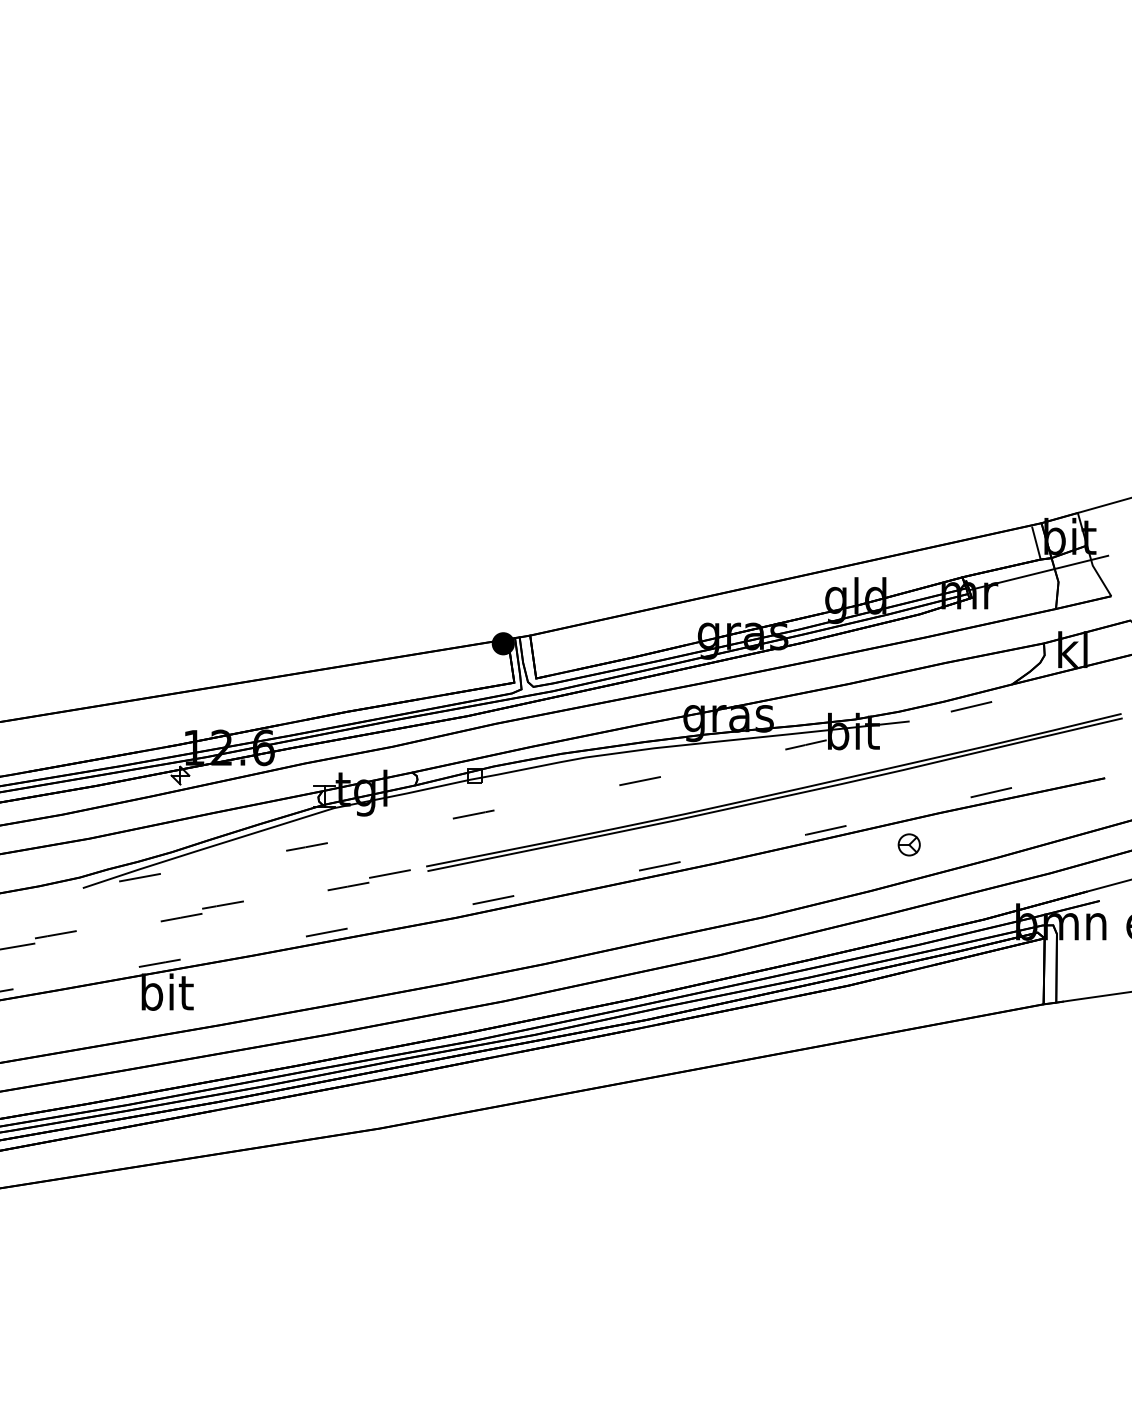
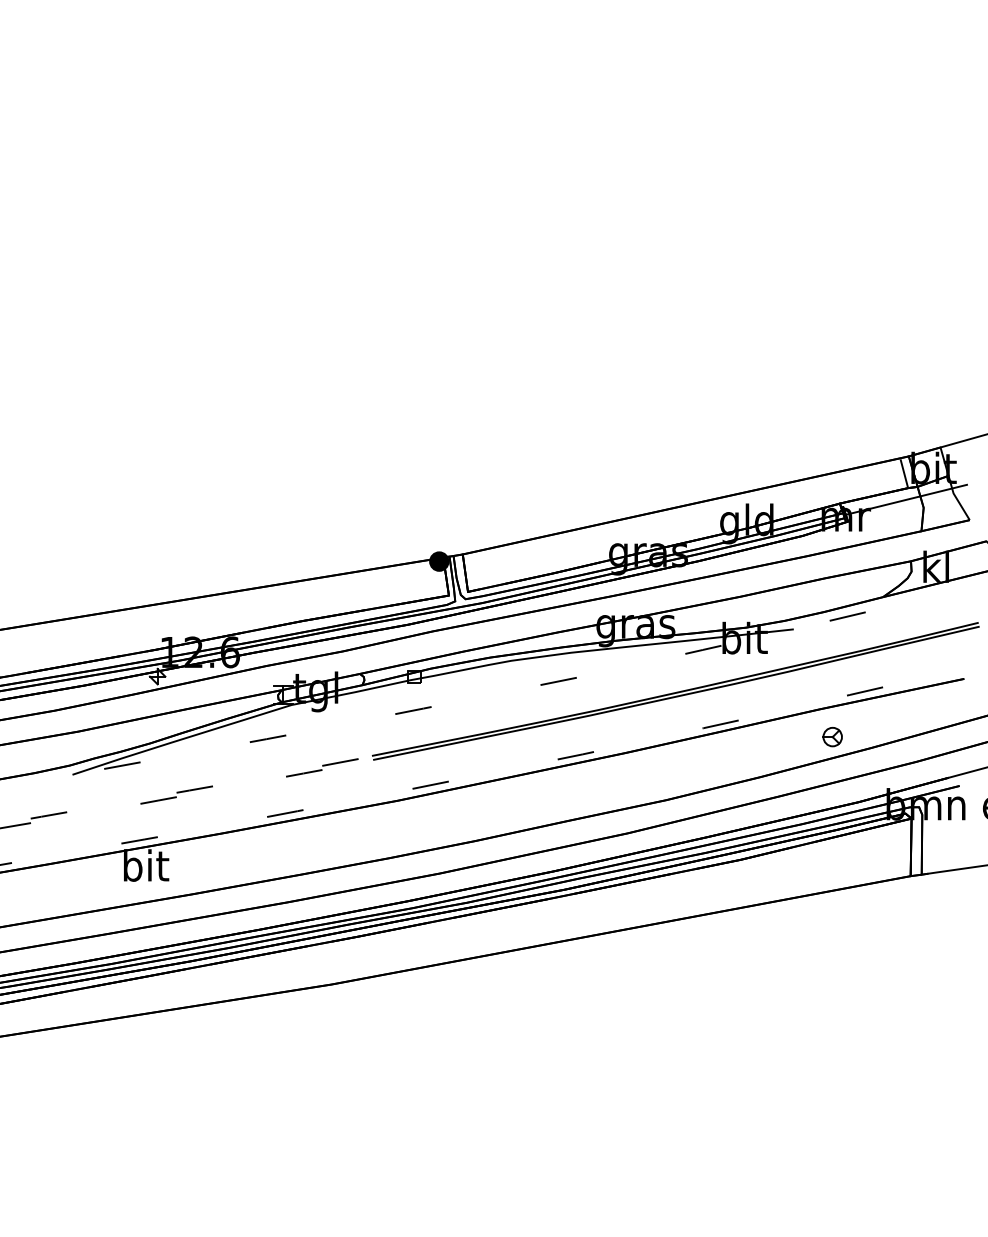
part: (908, 844) -> (832, 736), moved

